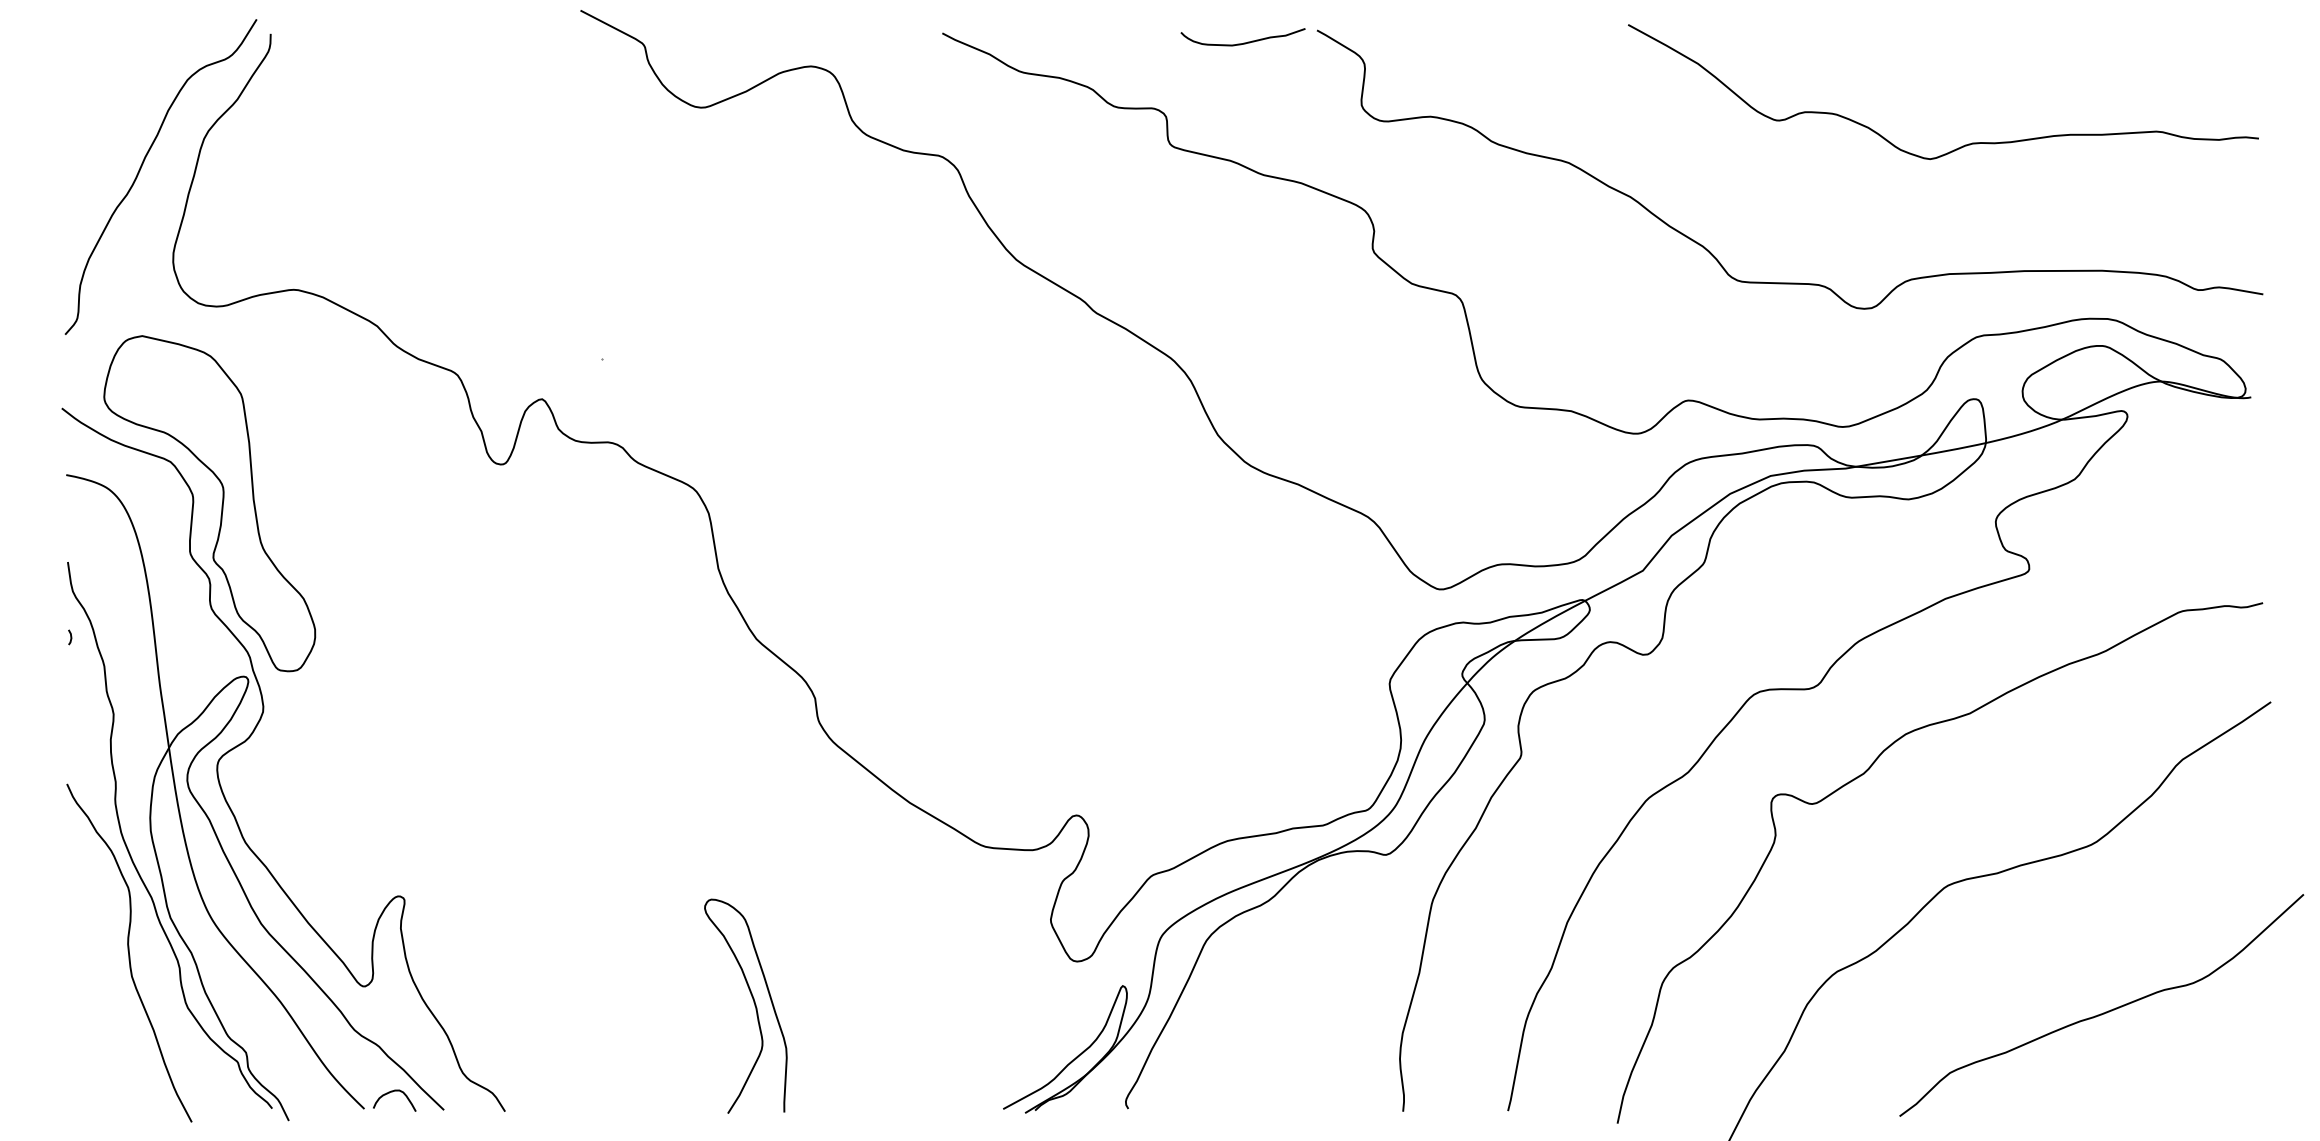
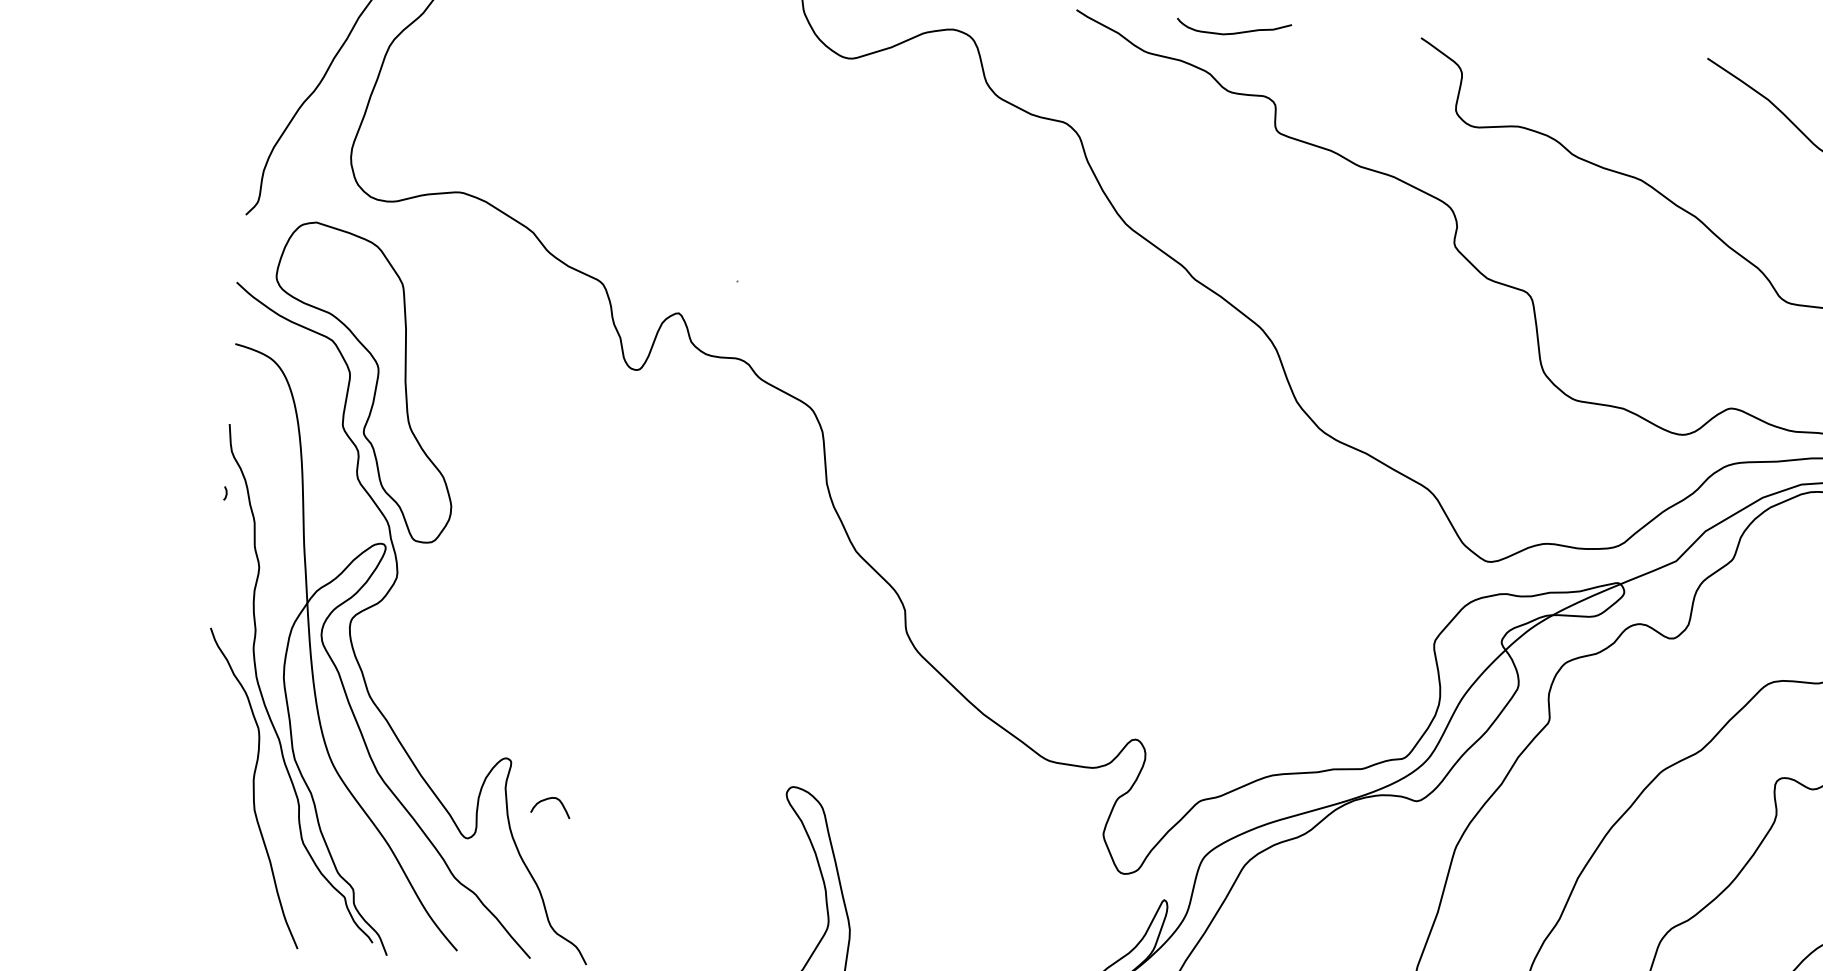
curve: (1243, 42) -> (1233, 32), moved
curve: (392, 1092) -> (549, 799), moved

